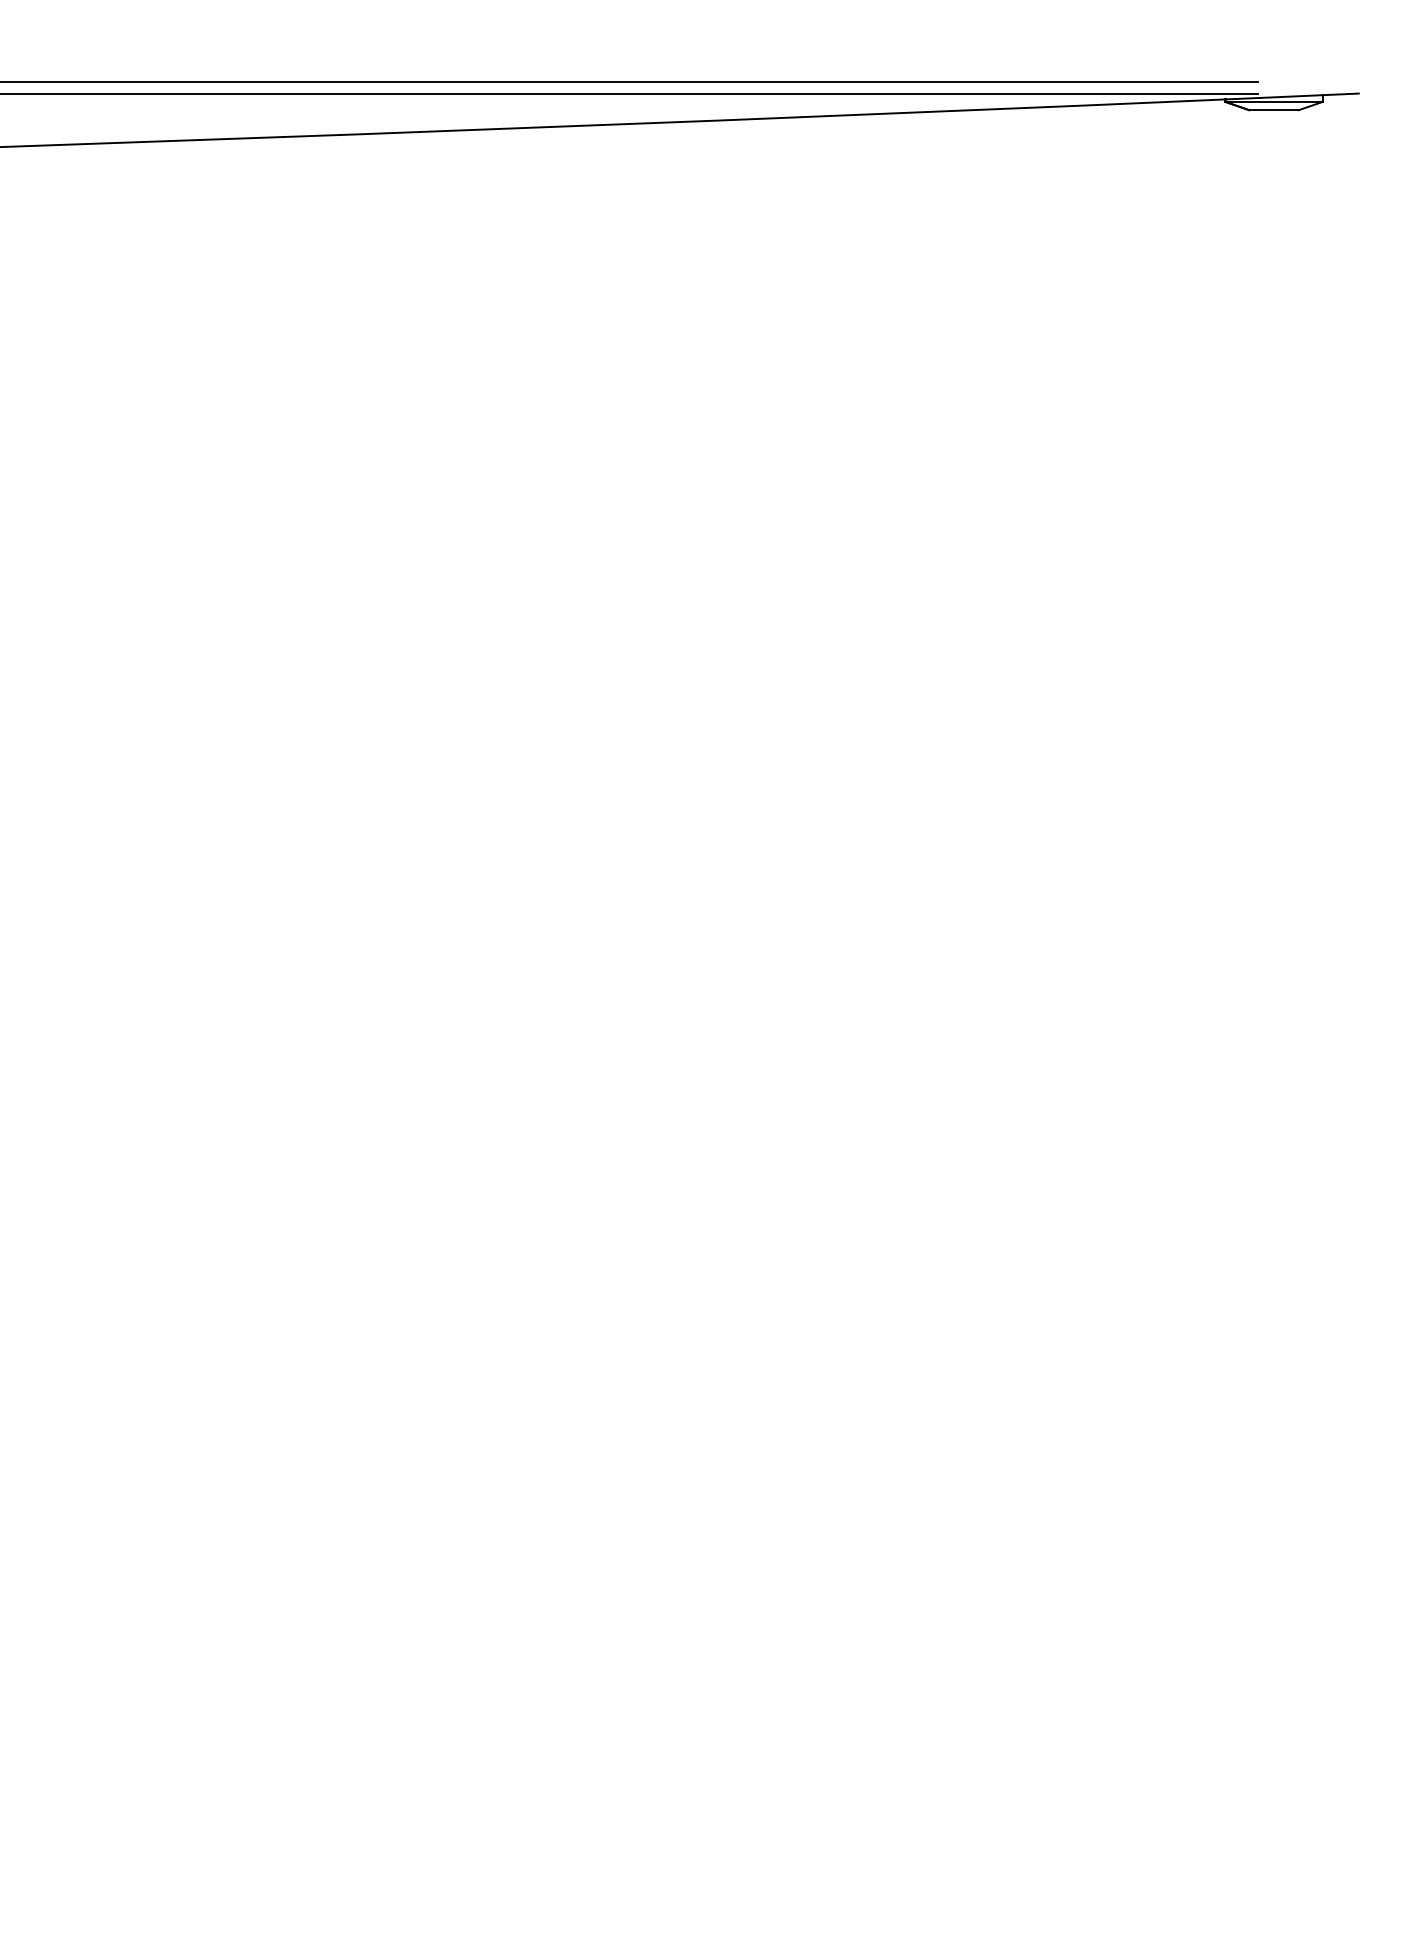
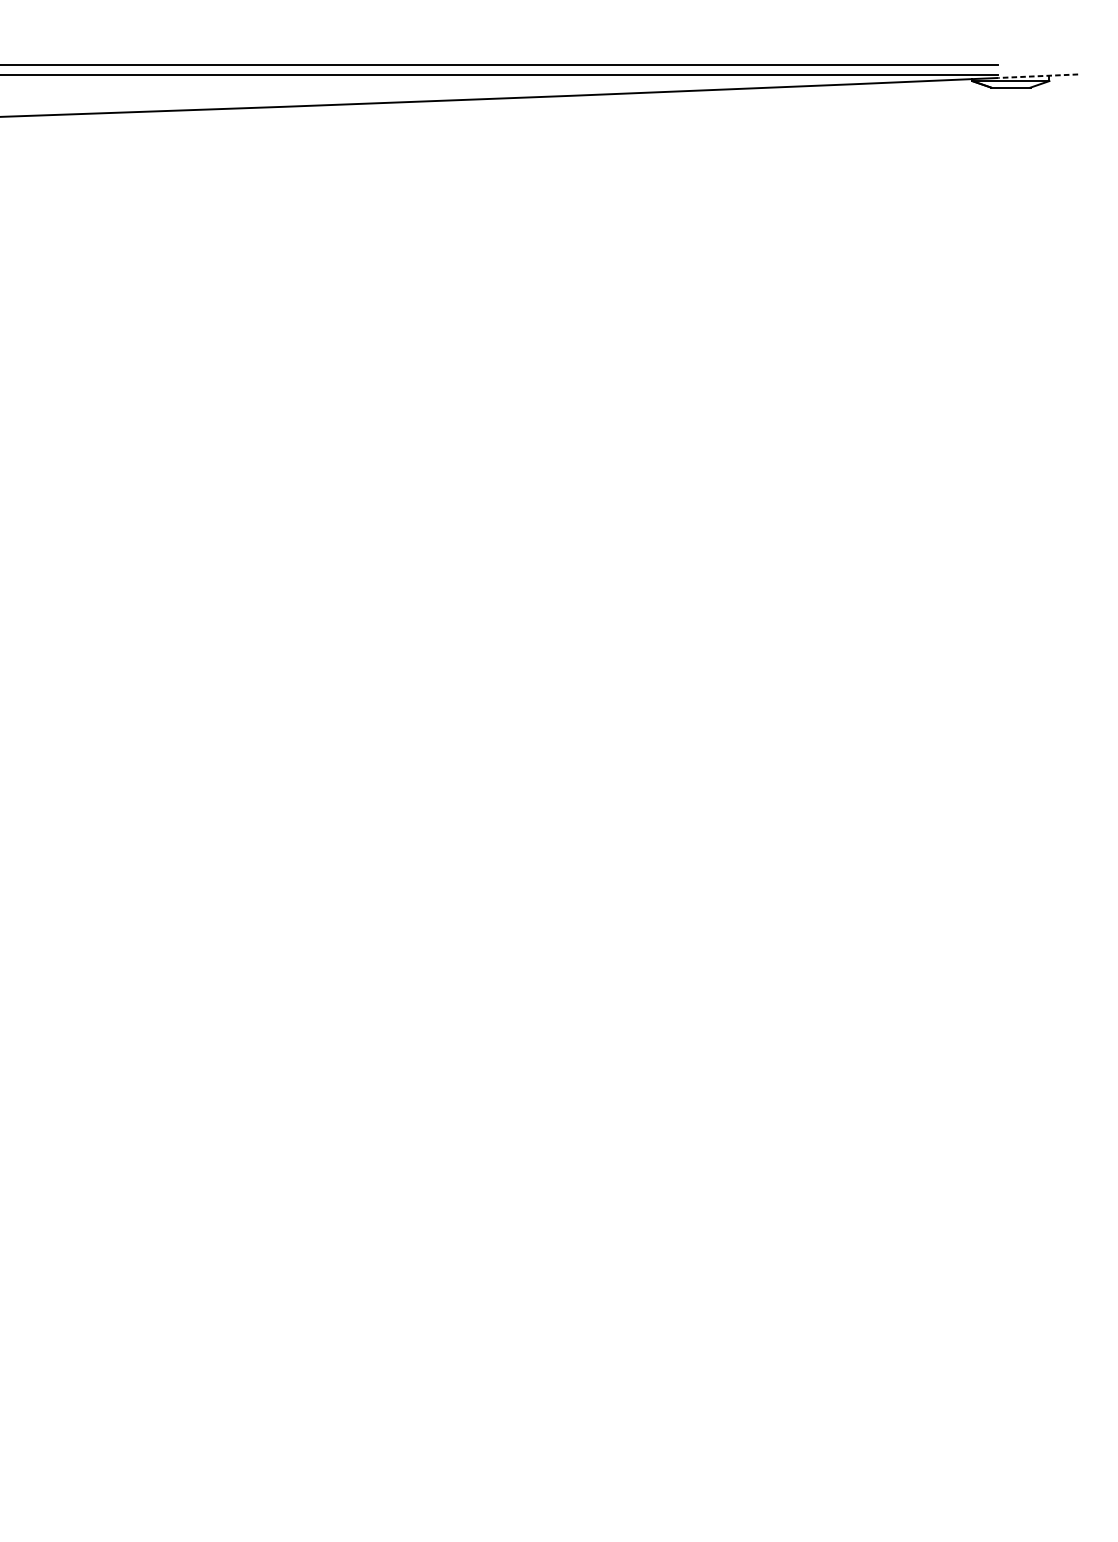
line: (1308, 95) -> (1038, 75), solid -> dashed

